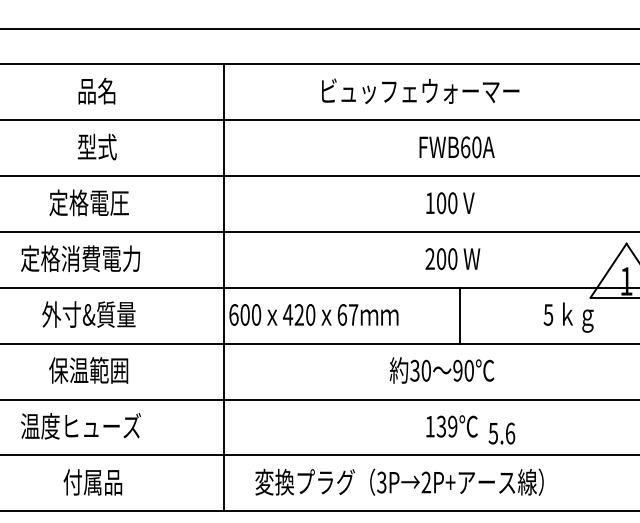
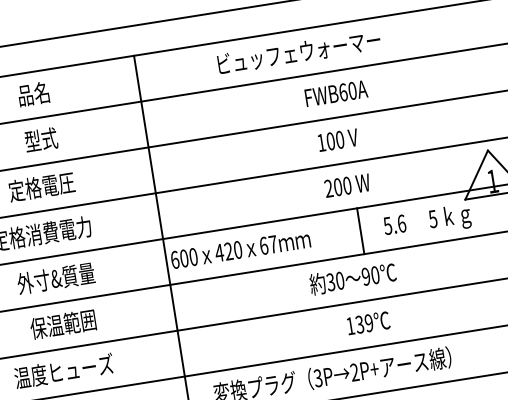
text: (501, 433) -> (394, 224), moved

